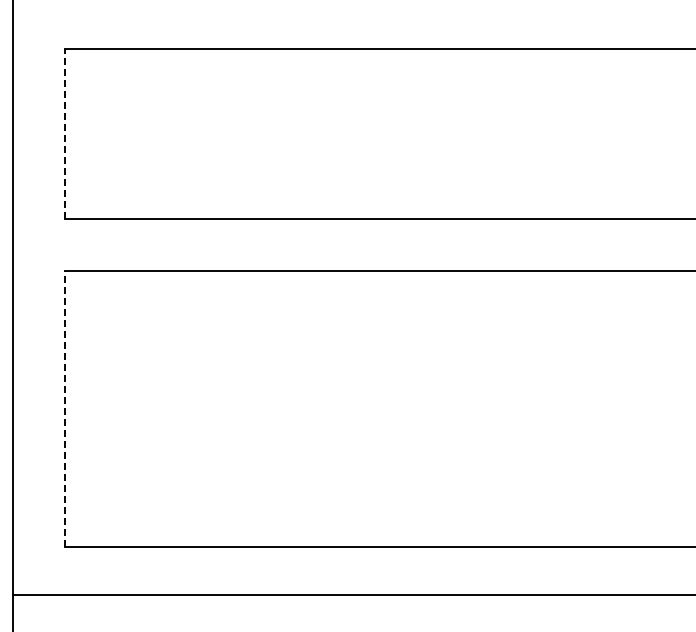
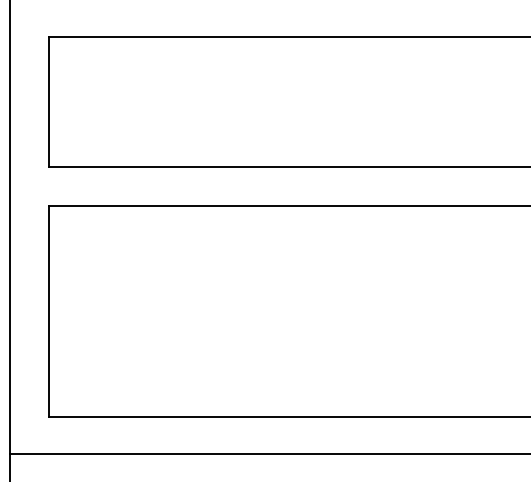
line: (64, 133) -> (49, 101), dashed -> solid
line: (64, 408) -> (49, 311), dashed -> solid

